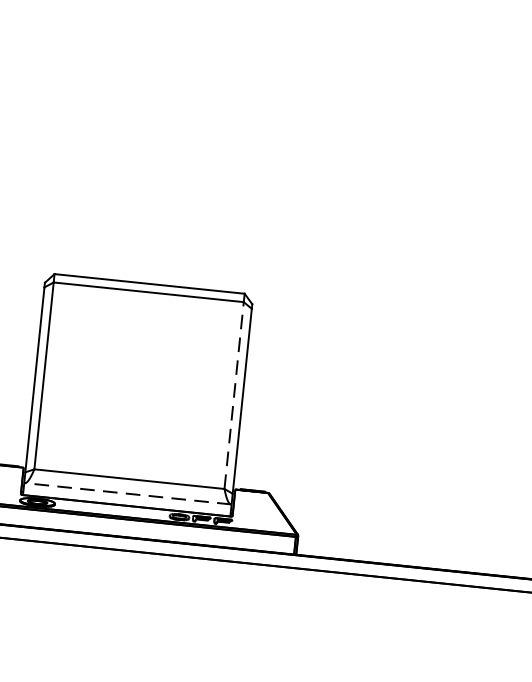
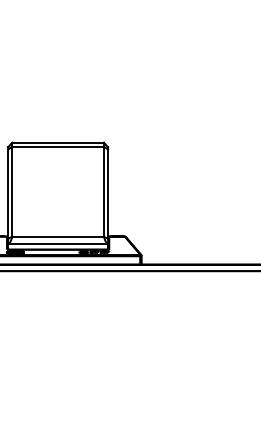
line: (233, 394) -> (103, 191), dashed -> solid
line: (128, 493) -> (58, 243), dashed -> solid

